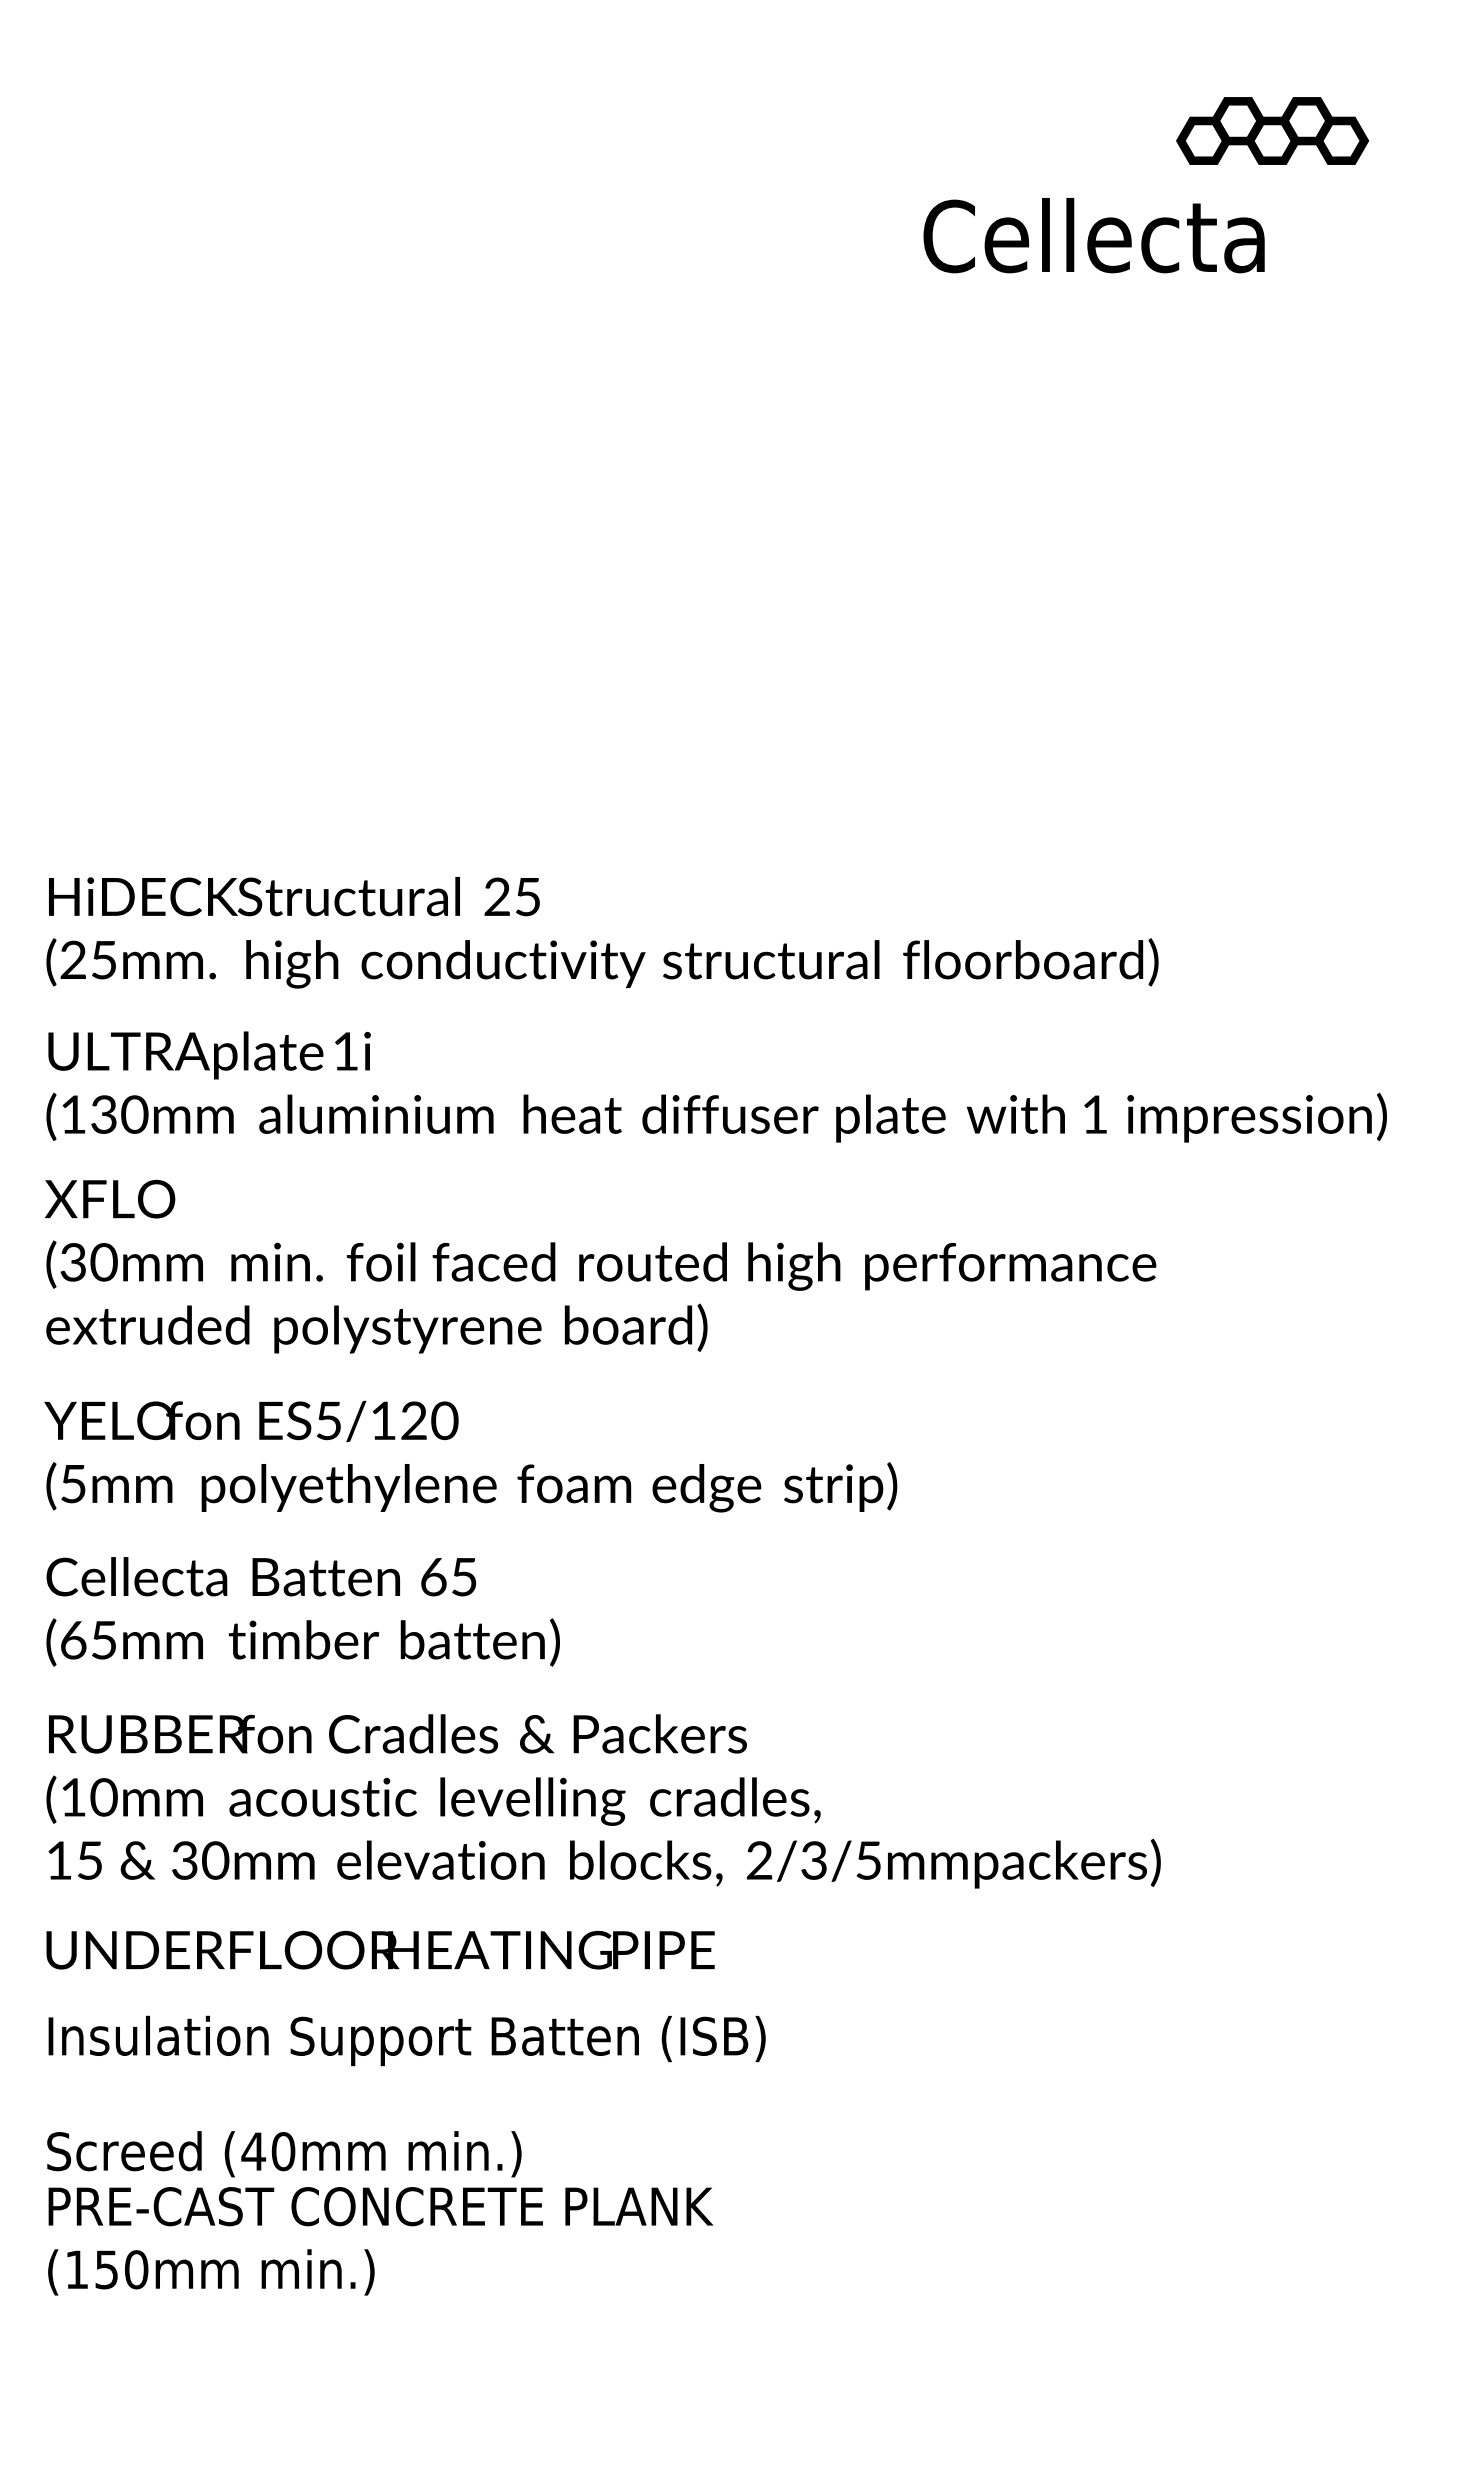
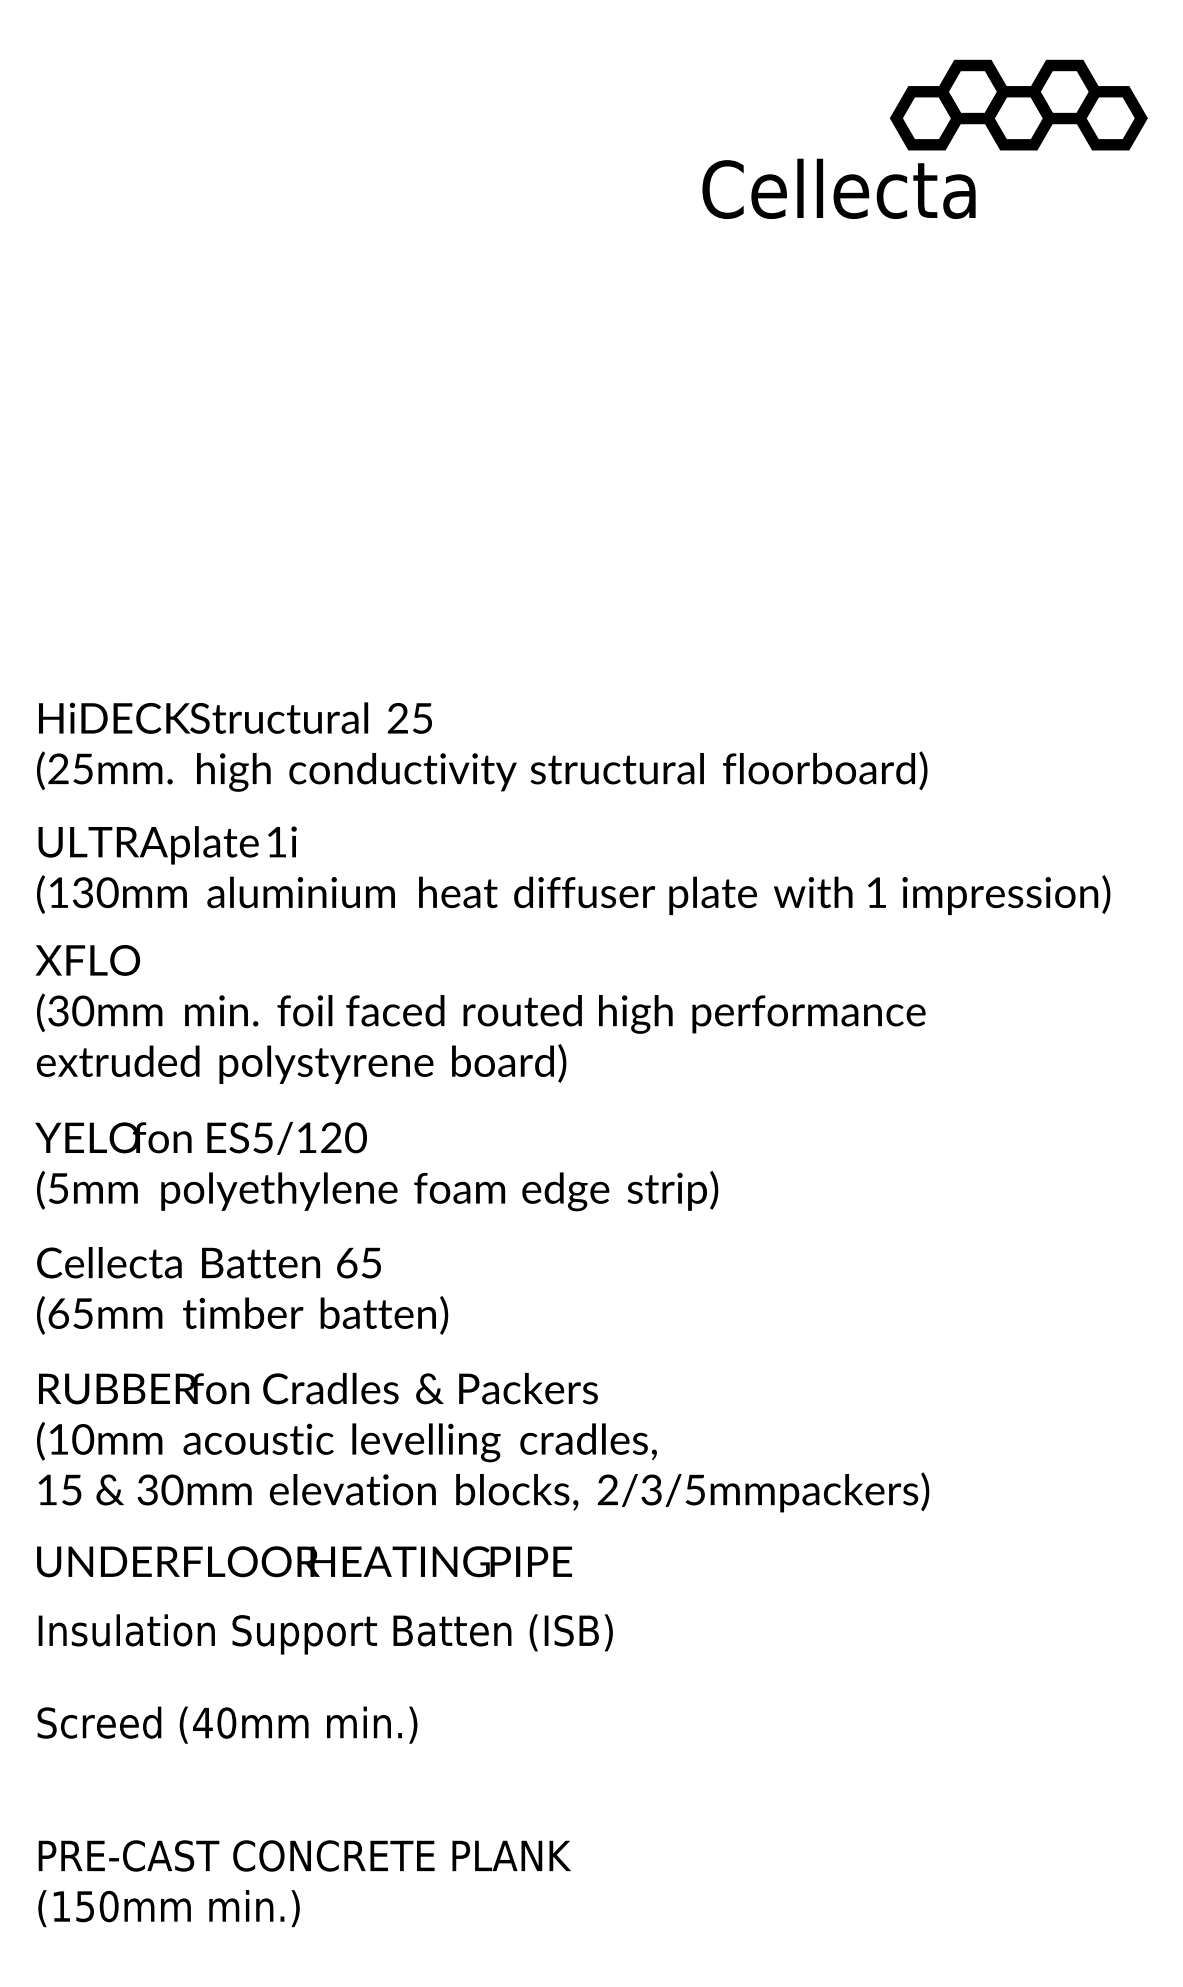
part: (1272, 130) -> (1018, 104), size x1.67
text: (1093, 235) -> (838, 188), moved
text: (380, 2241) -> (304, 1883), moved

